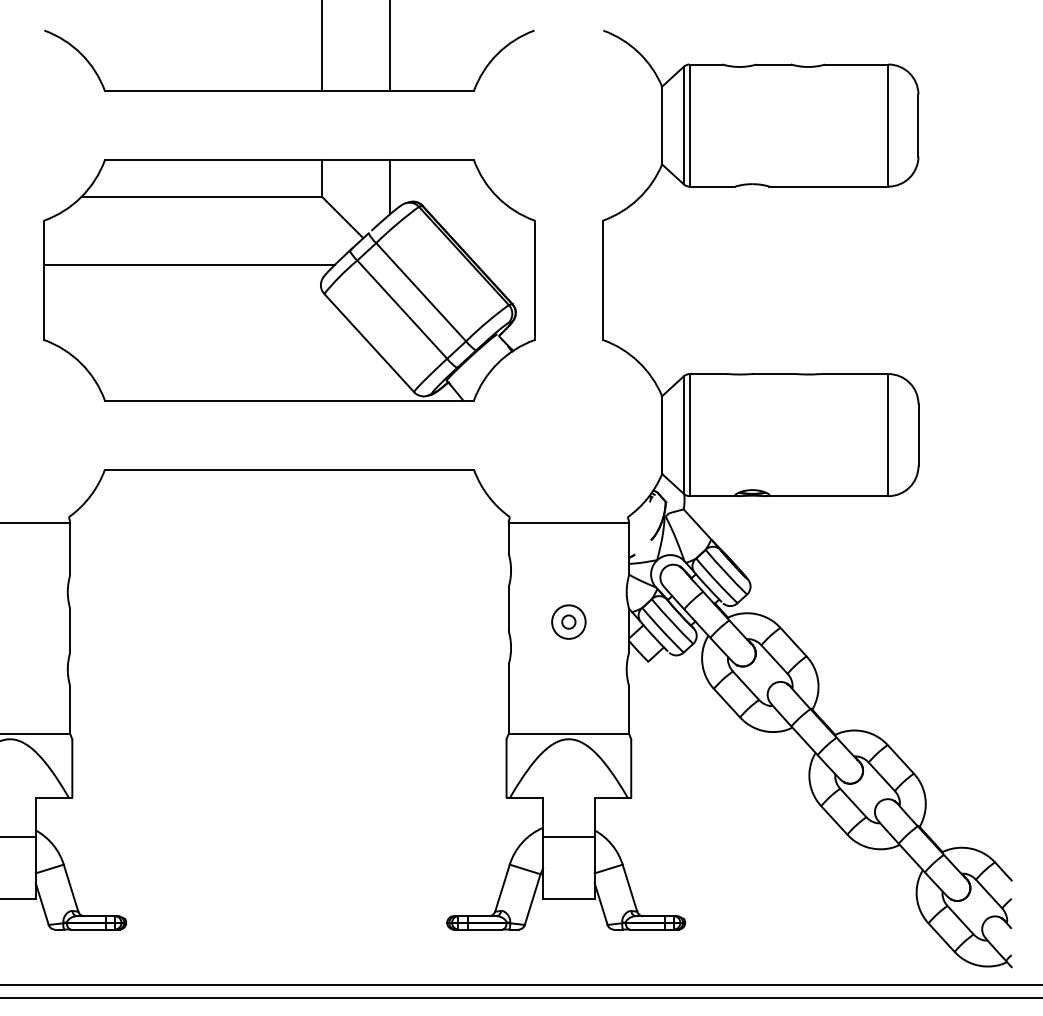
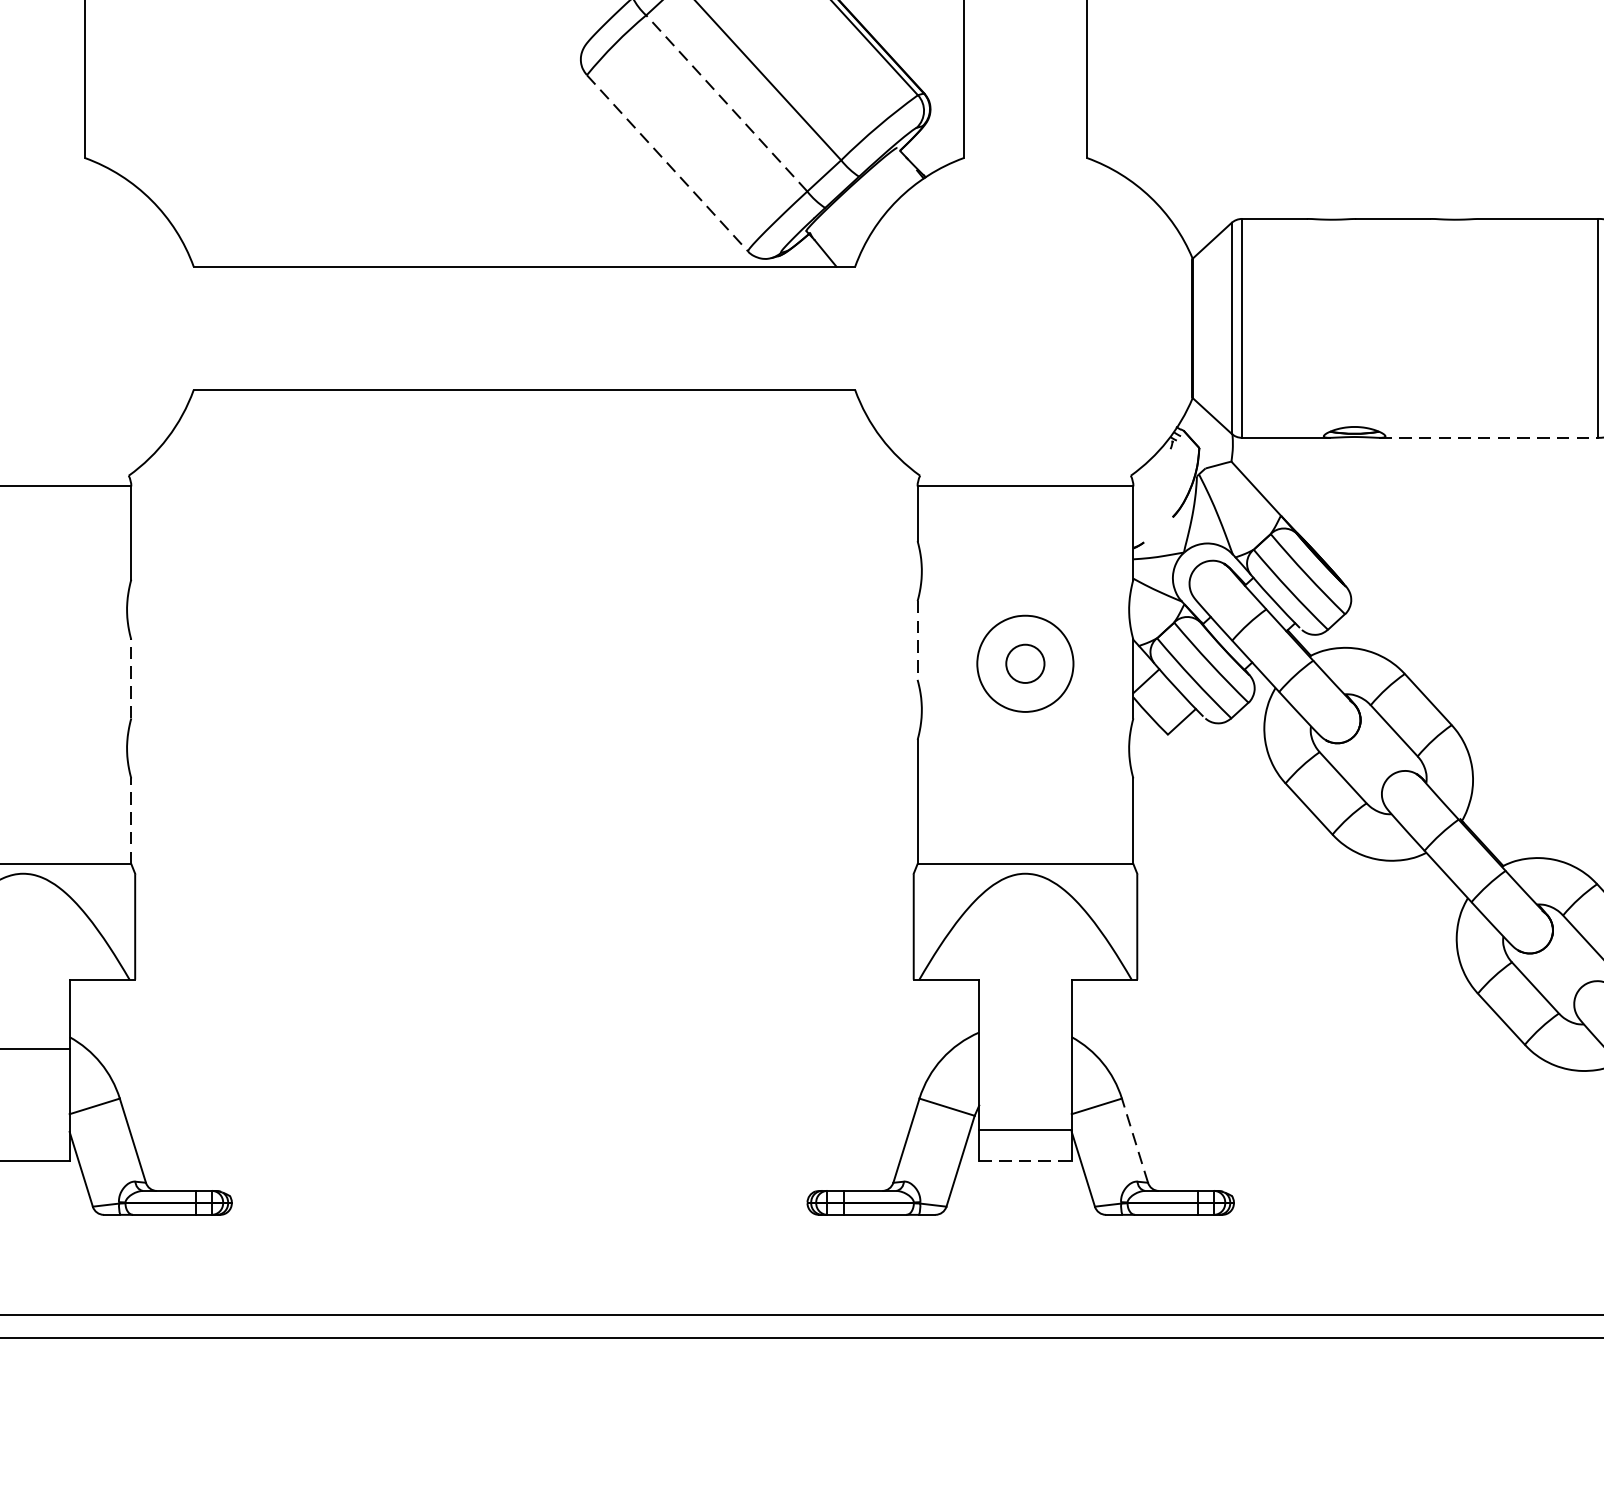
line: (189, 265) -> (345, 24), removed
line: (402, 309) -> (727, 103), solid -> dashed
line: (369, 343) -> (667, 164), solid -> dashed
line: (827, 496) -> (1489, 438), solid -> dashed
line: (508, 609) -> (917, 641), solid -> dashed
part: (568, 621) -> (1024, 662), size x1.6
line: (70, 630) -> (131, 678), solid -> dashed
line: (70, 709) -> (131, 820), solid -> dashed
line: (568, 837) -> (1024, 1130), moved
line: (629, 888) -> (1134, 1141), solid -> dashed
line: (568, 899) -> (1024, 1161), solid -> dashed

